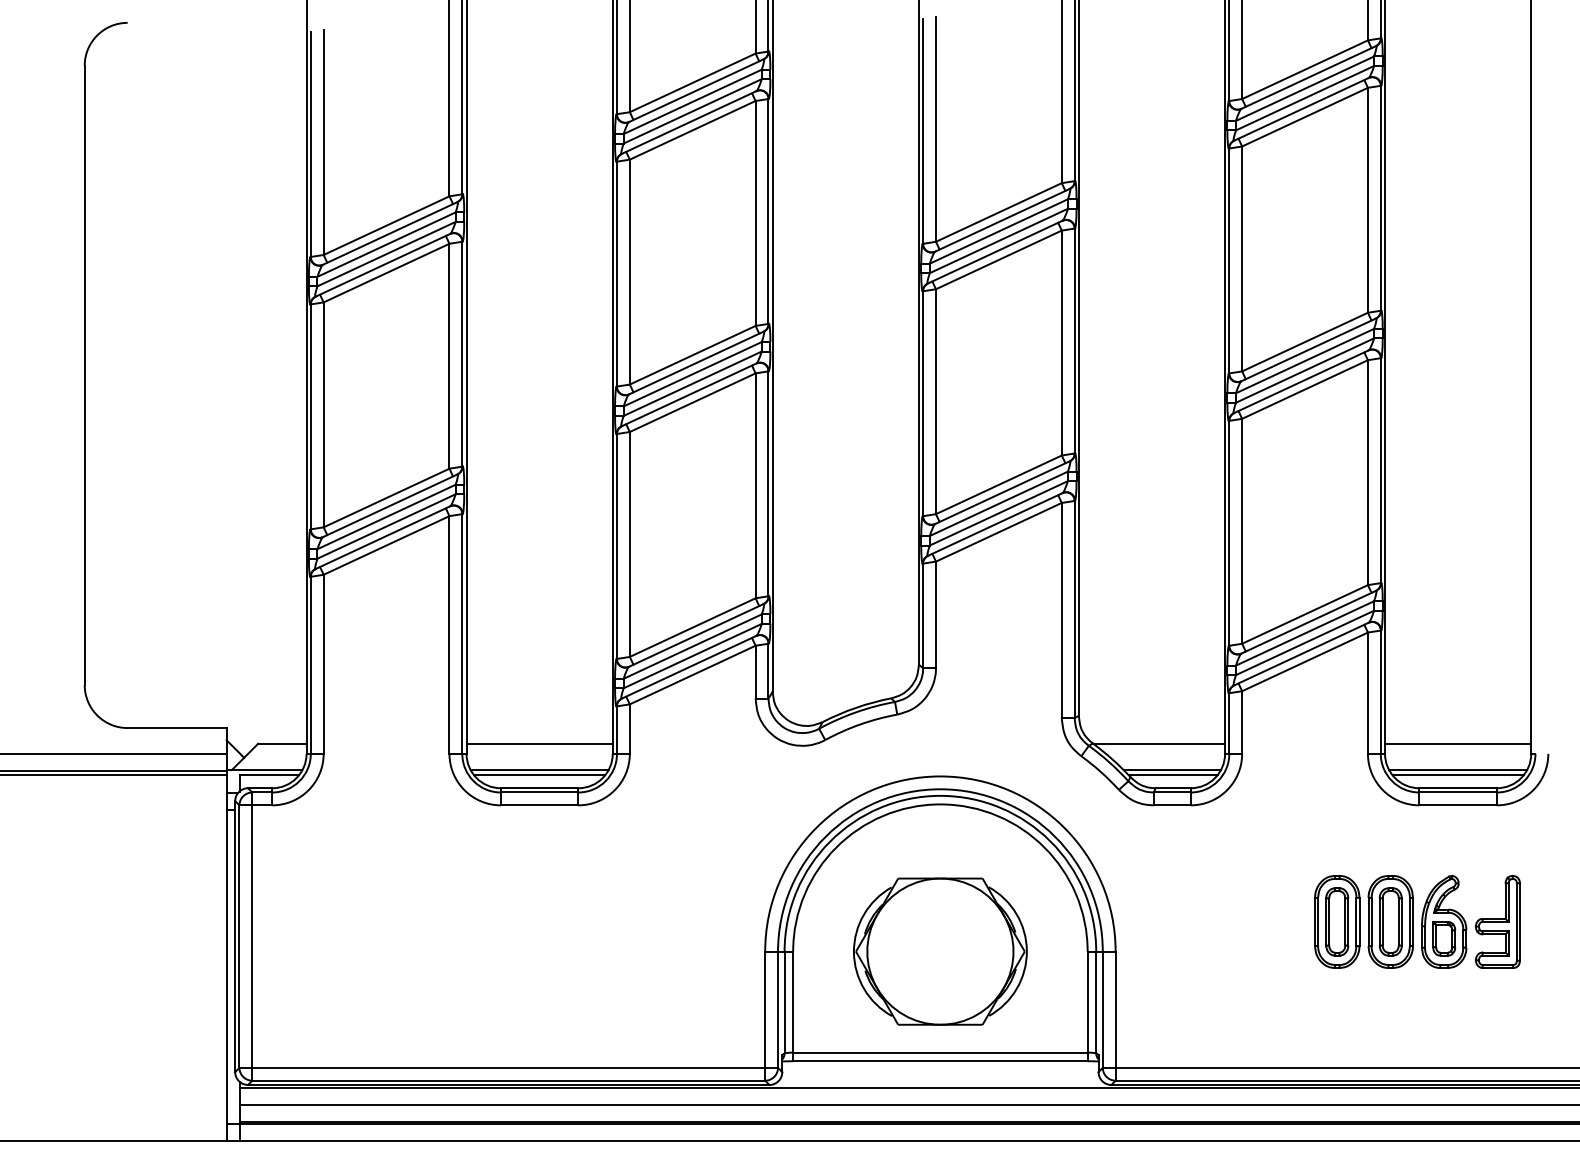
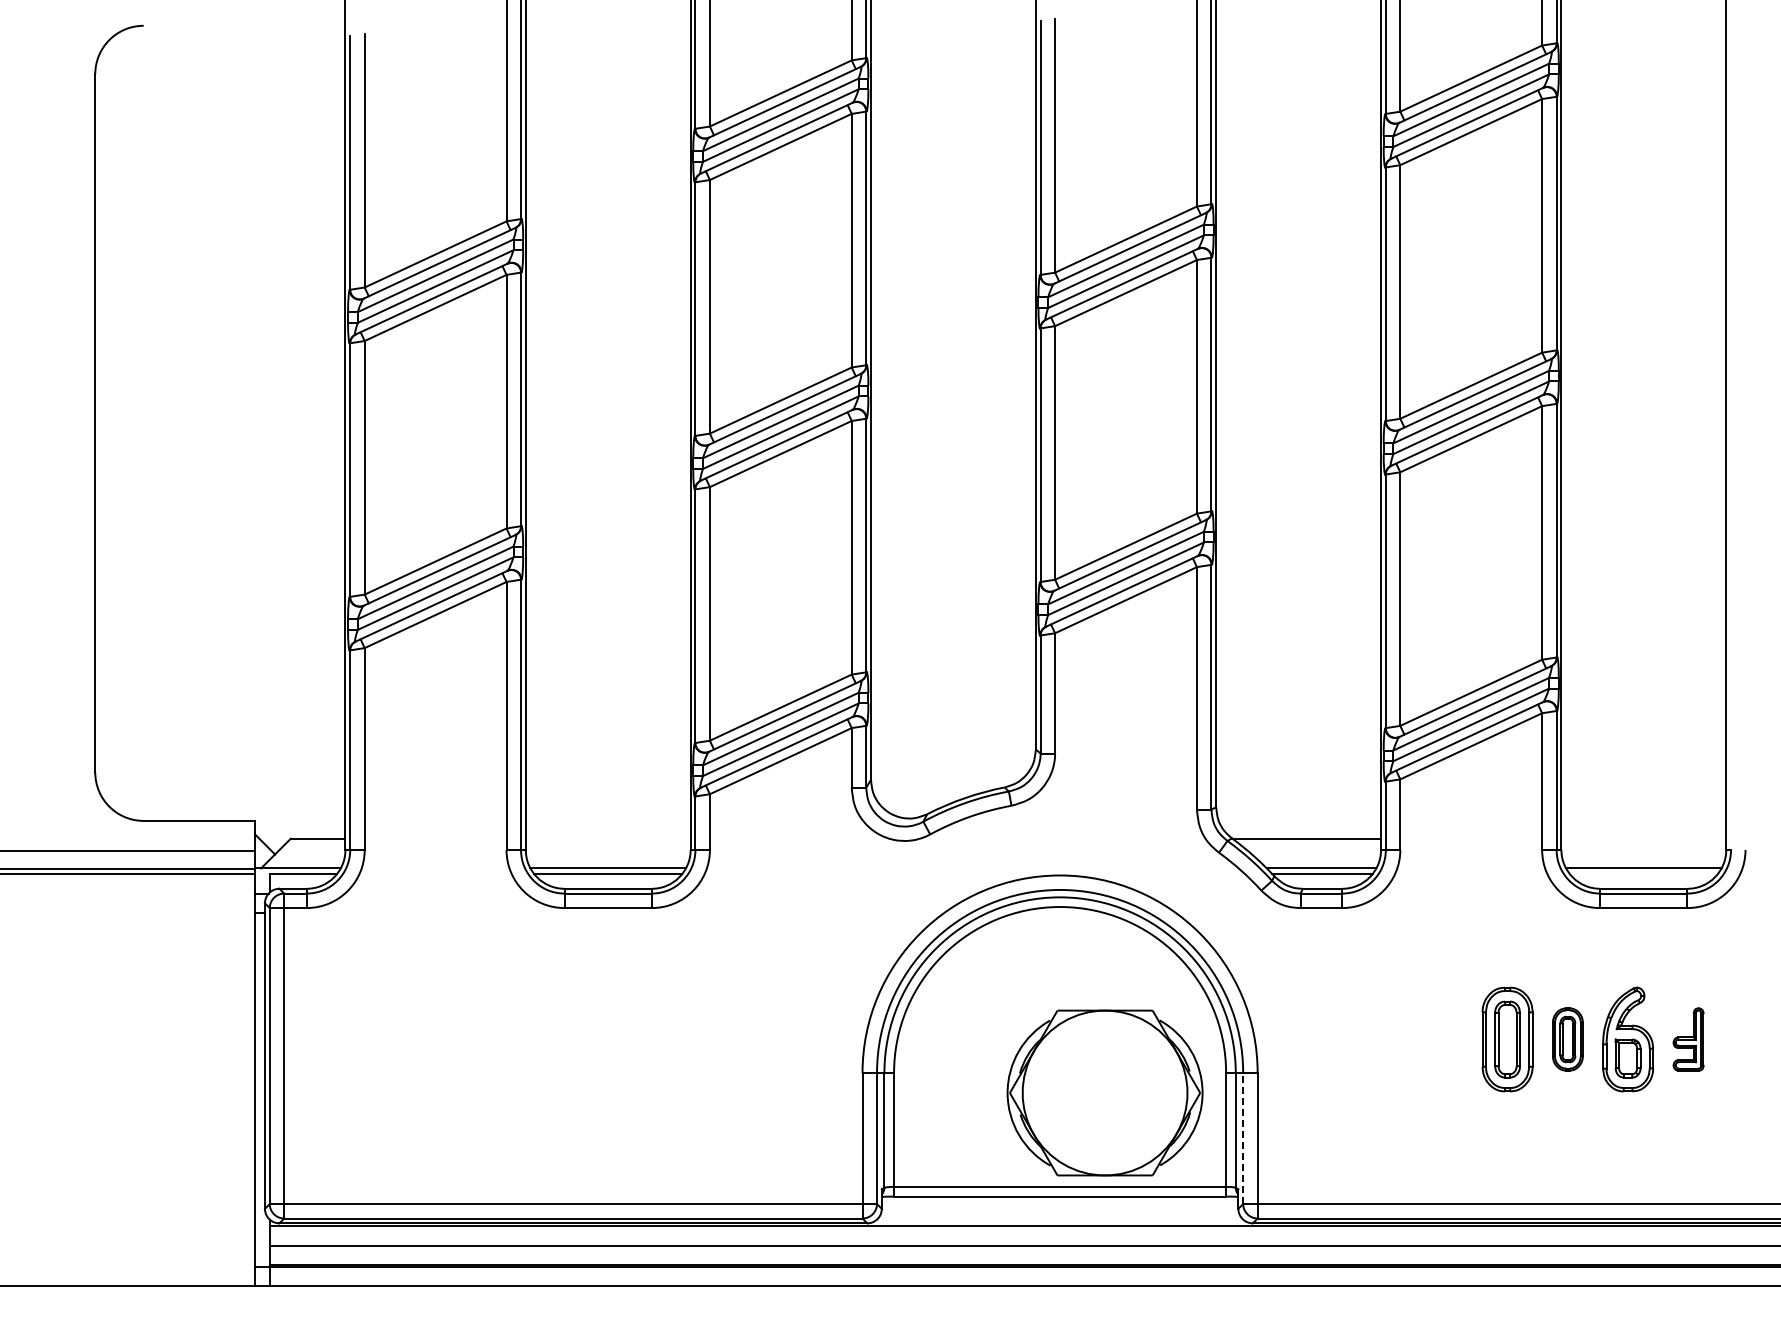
line: (539, 743) -> (607, 838), removed
line: (1457, 743) -> (1643, 838), removed
line: (1457, 775) -> (1643, 874), removed
part: (1390, 921) -> (1567, 1039), size x0.6
part: (1497, 921) -> (1688, 1039), size x0.6
part: (939, 951) -> (1104, 1092), moved
line: (1103, 1009) -> (1243, 1138), solid -> dashed

